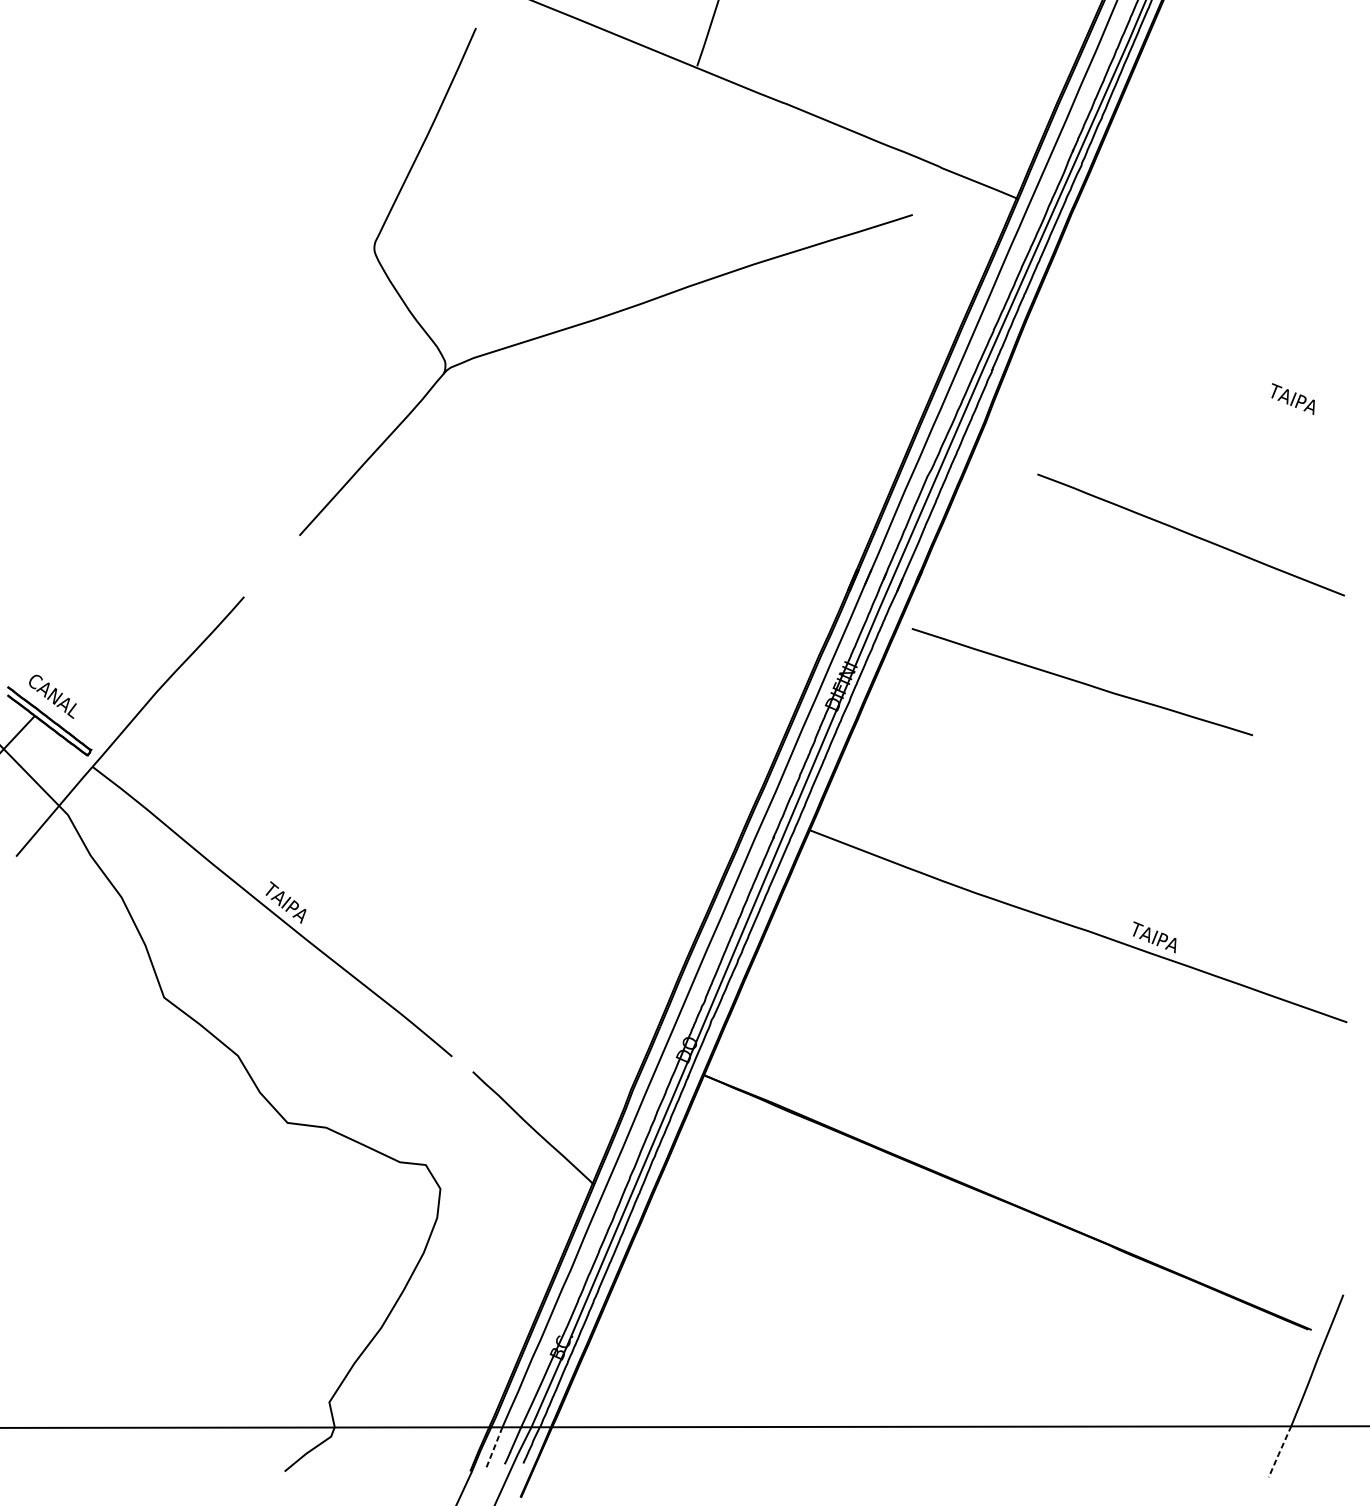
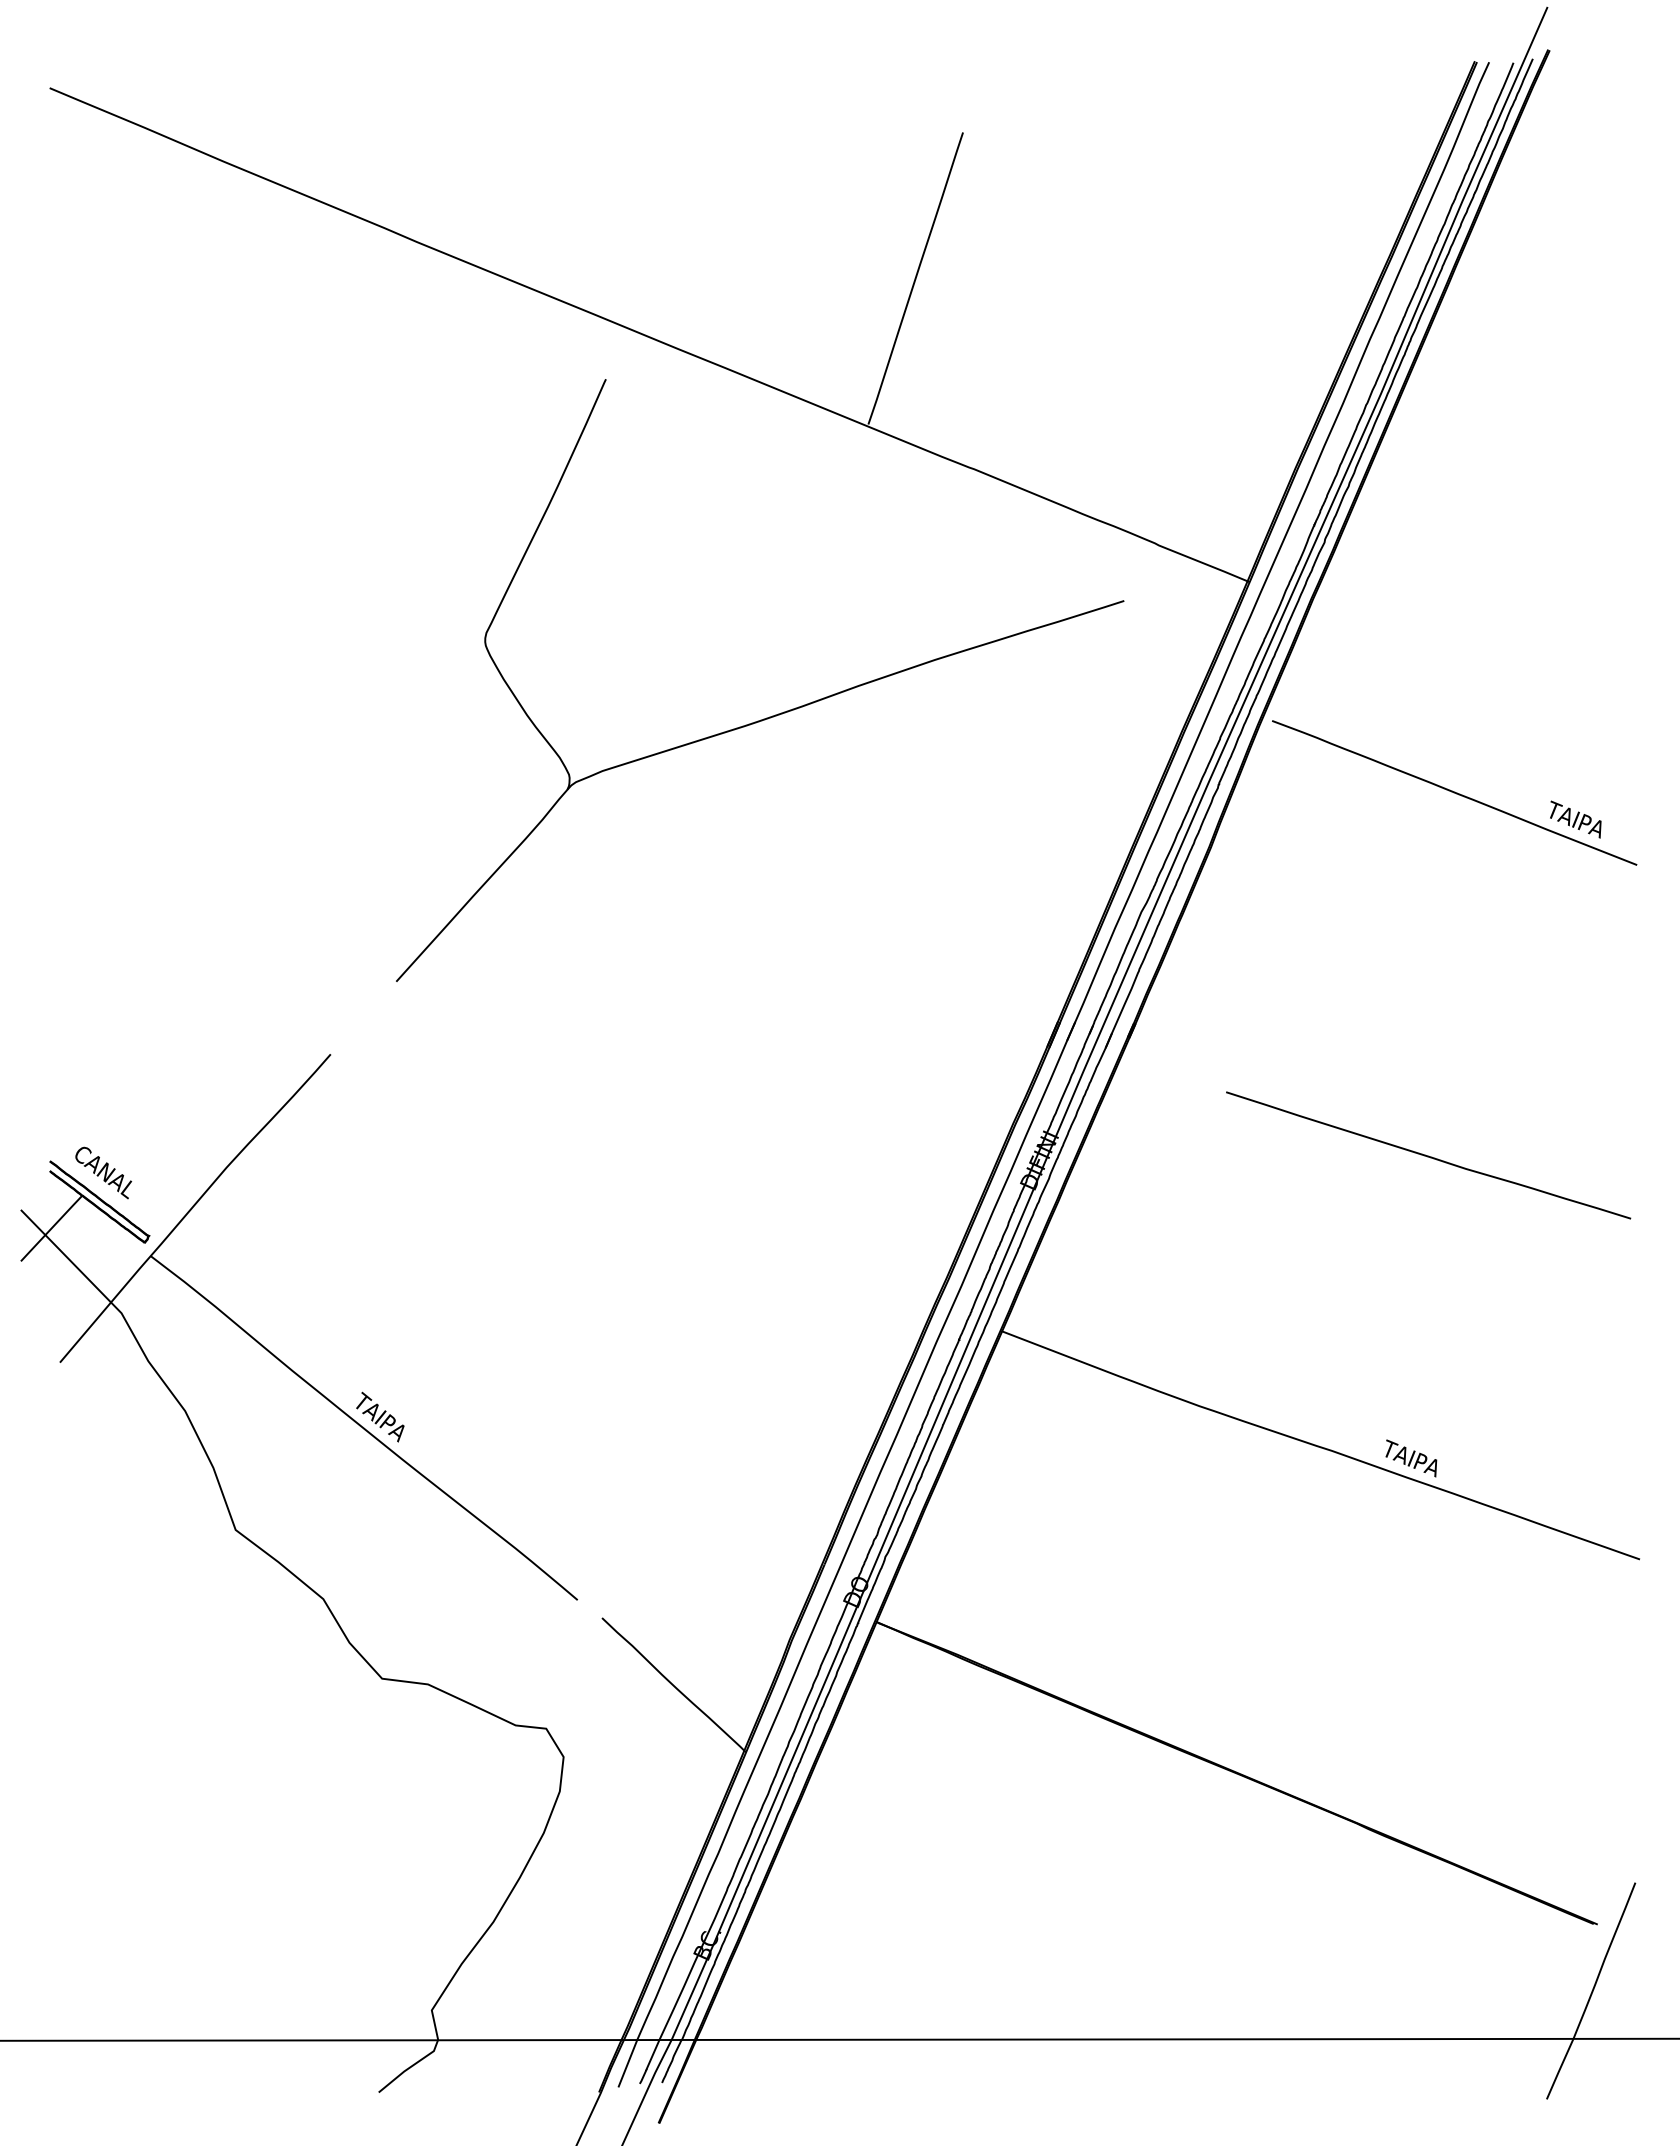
line: (1191, 534) -> (1454, 792), moved
curve: (1082, 682) -> (1428, 1155), moved
line: (495, 1446) -> (628, 2062), dashed -> solid
line: (1279, 1452) -> (1559, 2069), dashed -> solid

